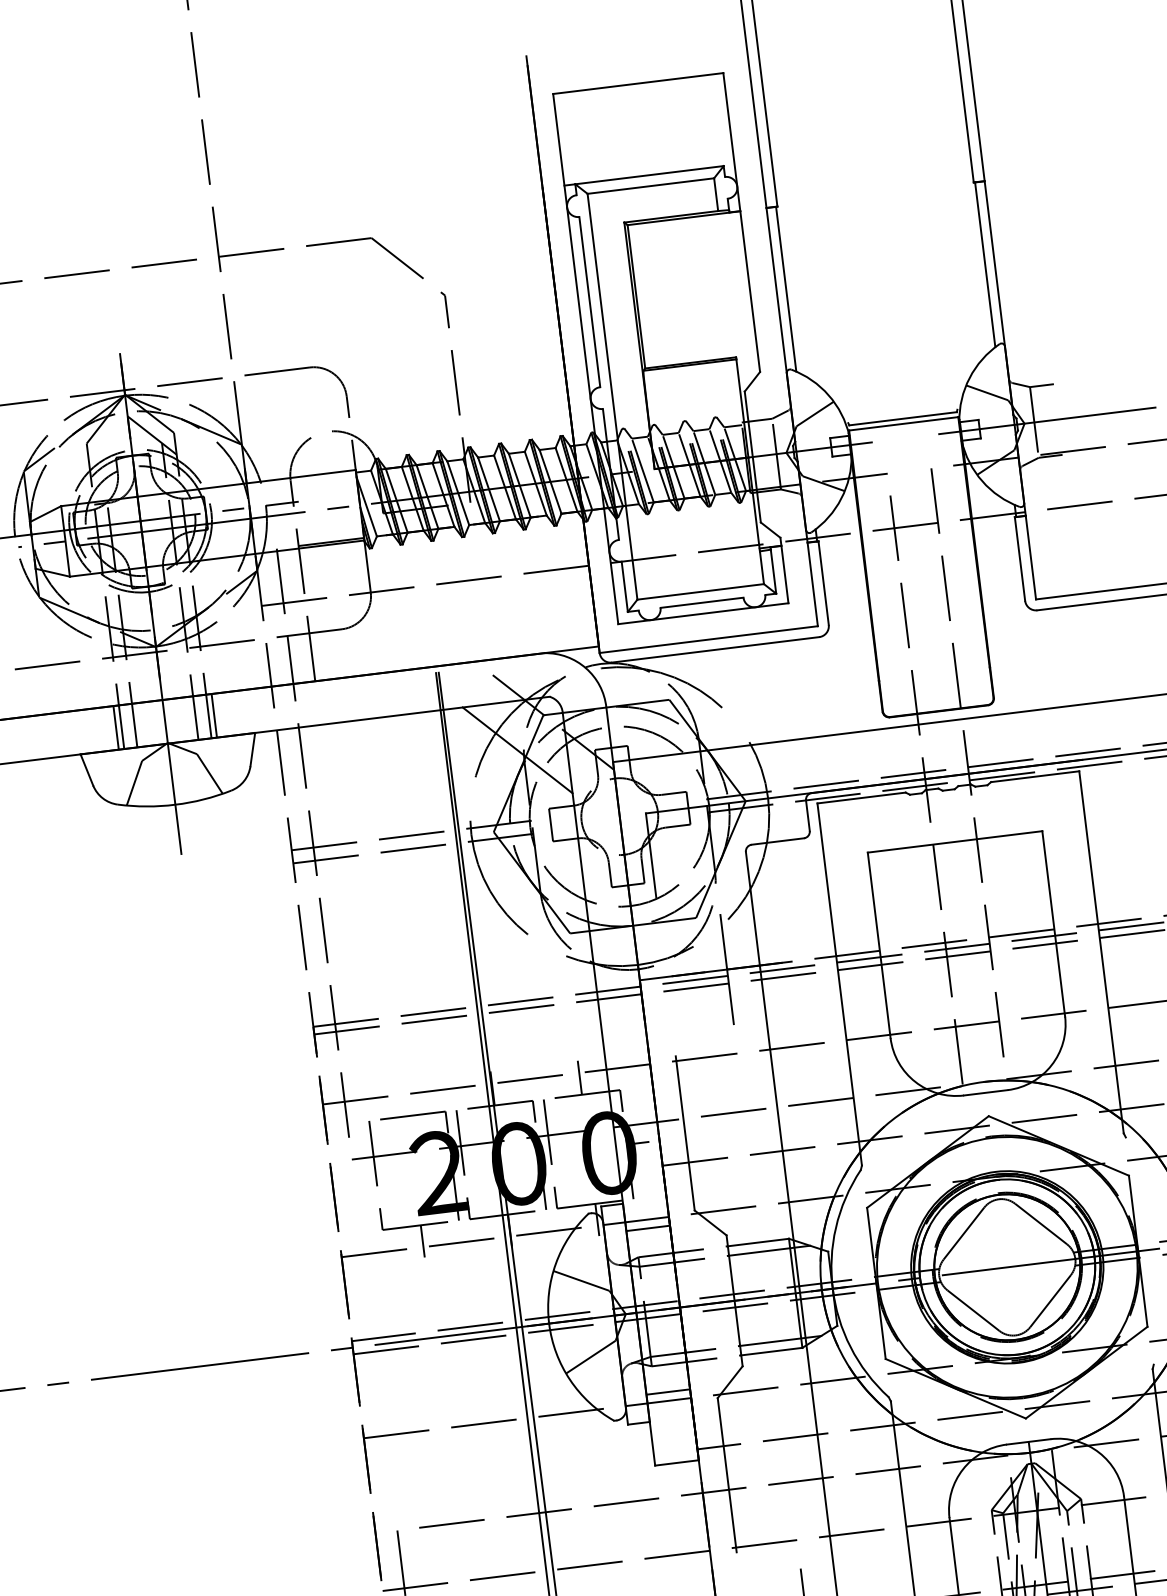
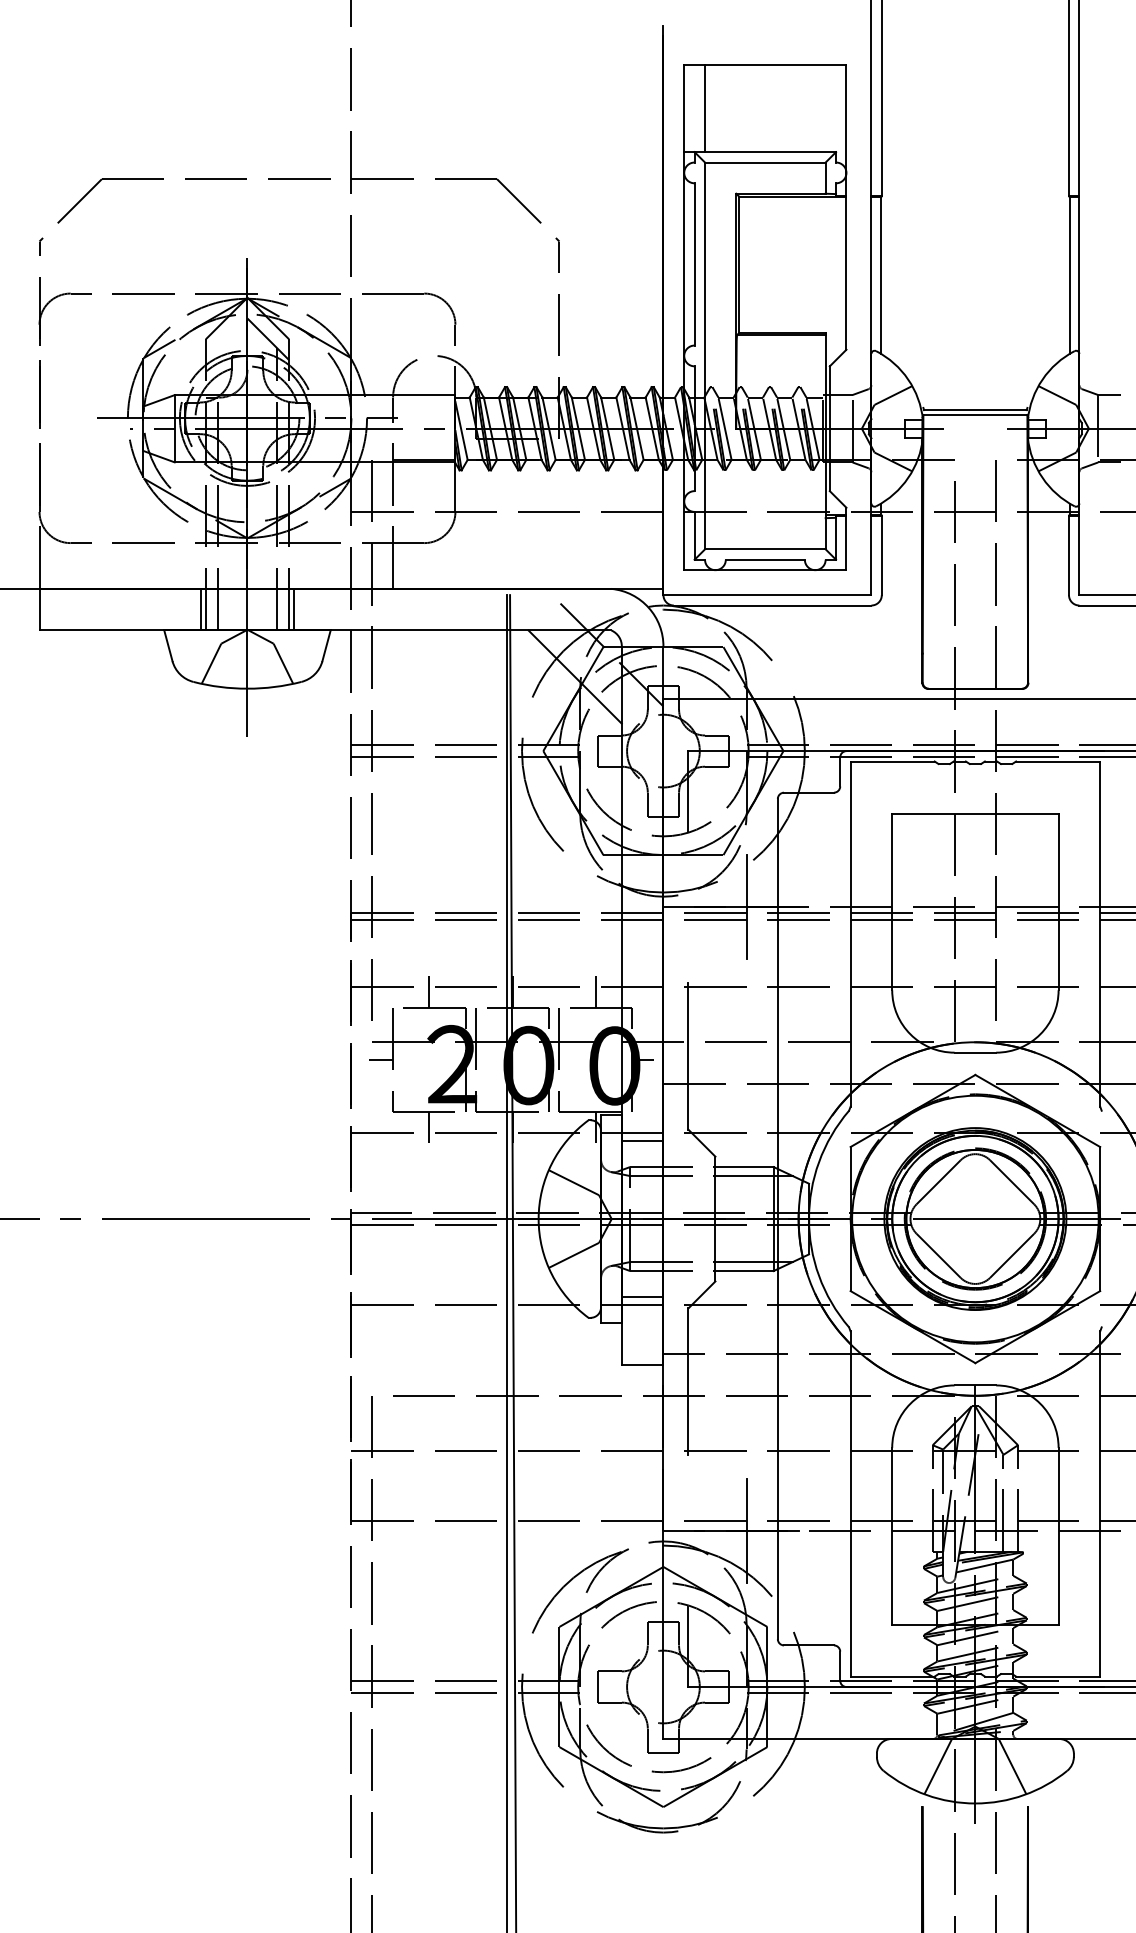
line: (581, 137) -> (705, 108), added
line: (405, 1098) -> (429, 991), added
line: (362, 1176) -> (380, 1059), added

